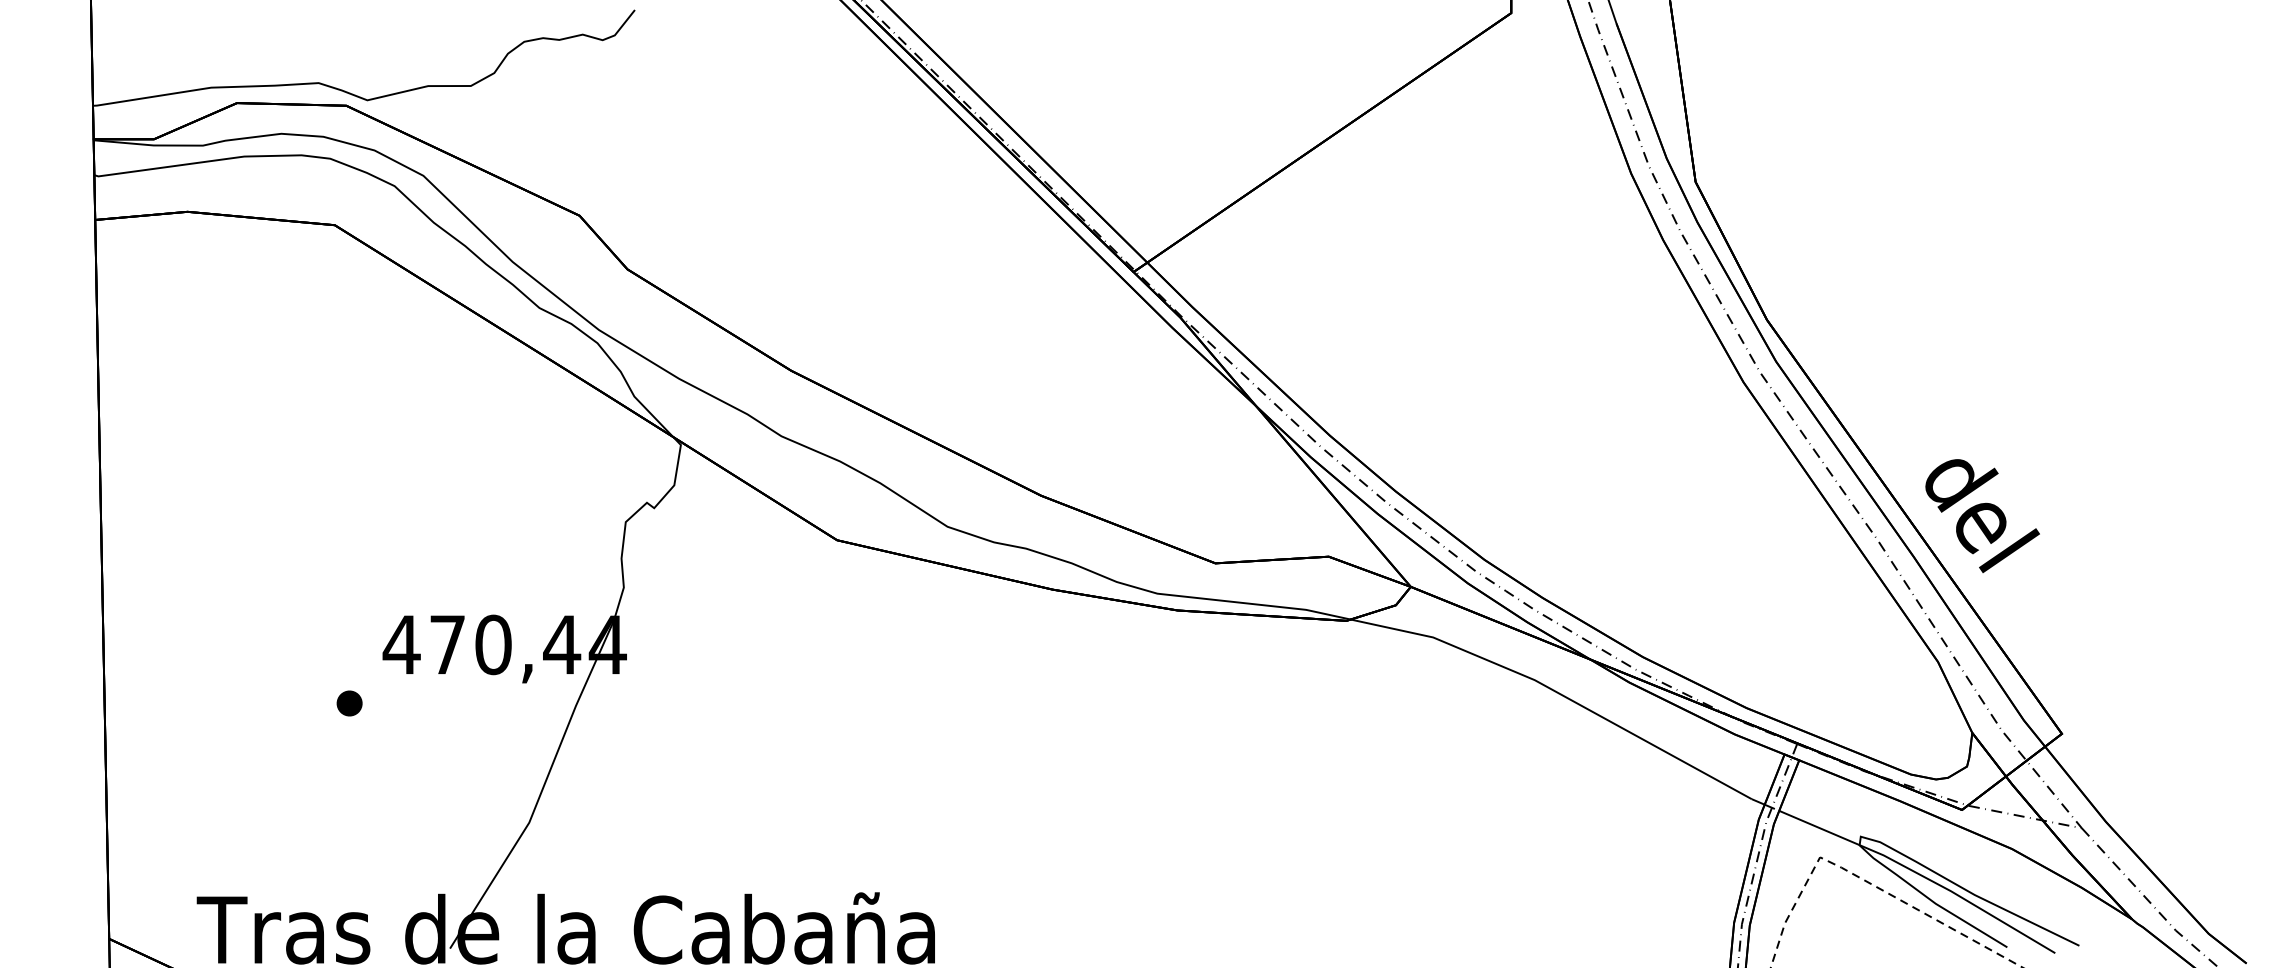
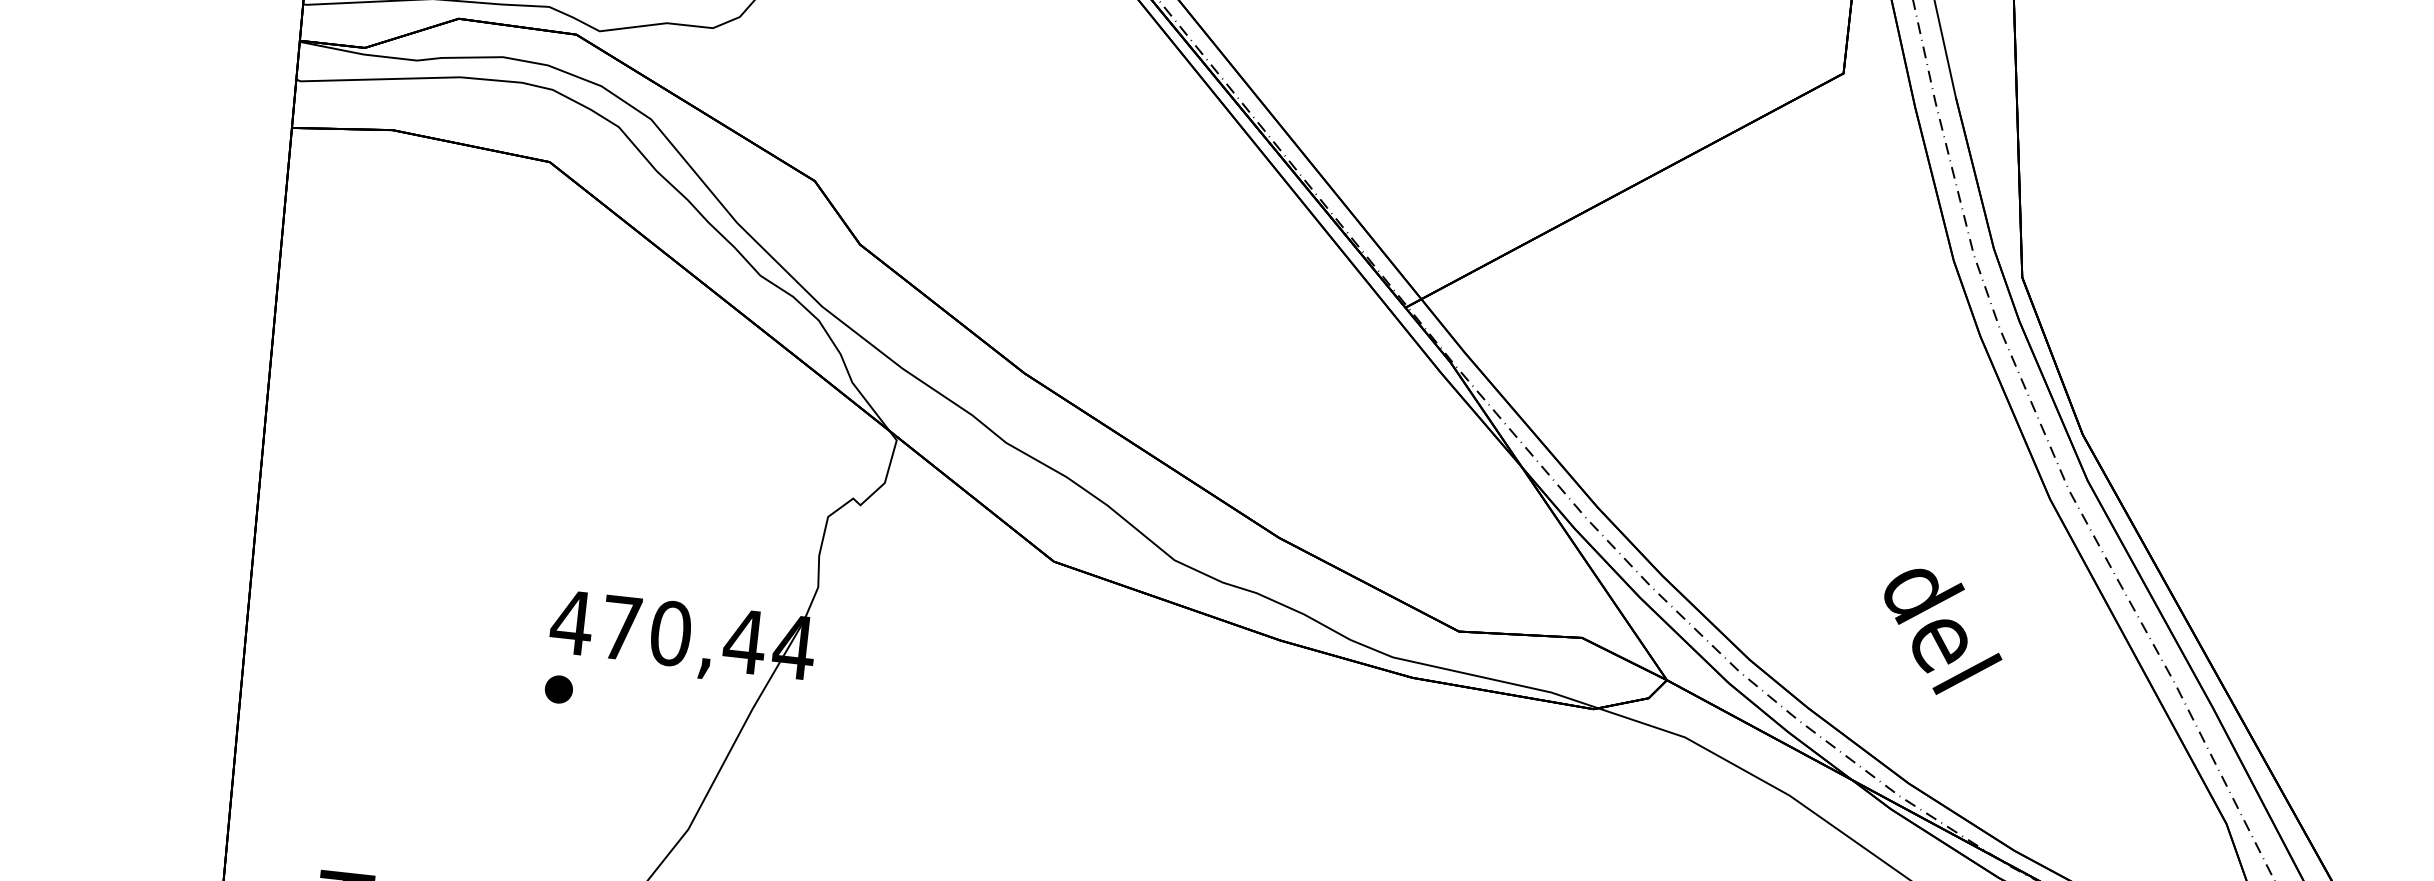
text: (1982, 515) -> (1942, 632), moved
part: (349, 703) -> (558, 689), moved

